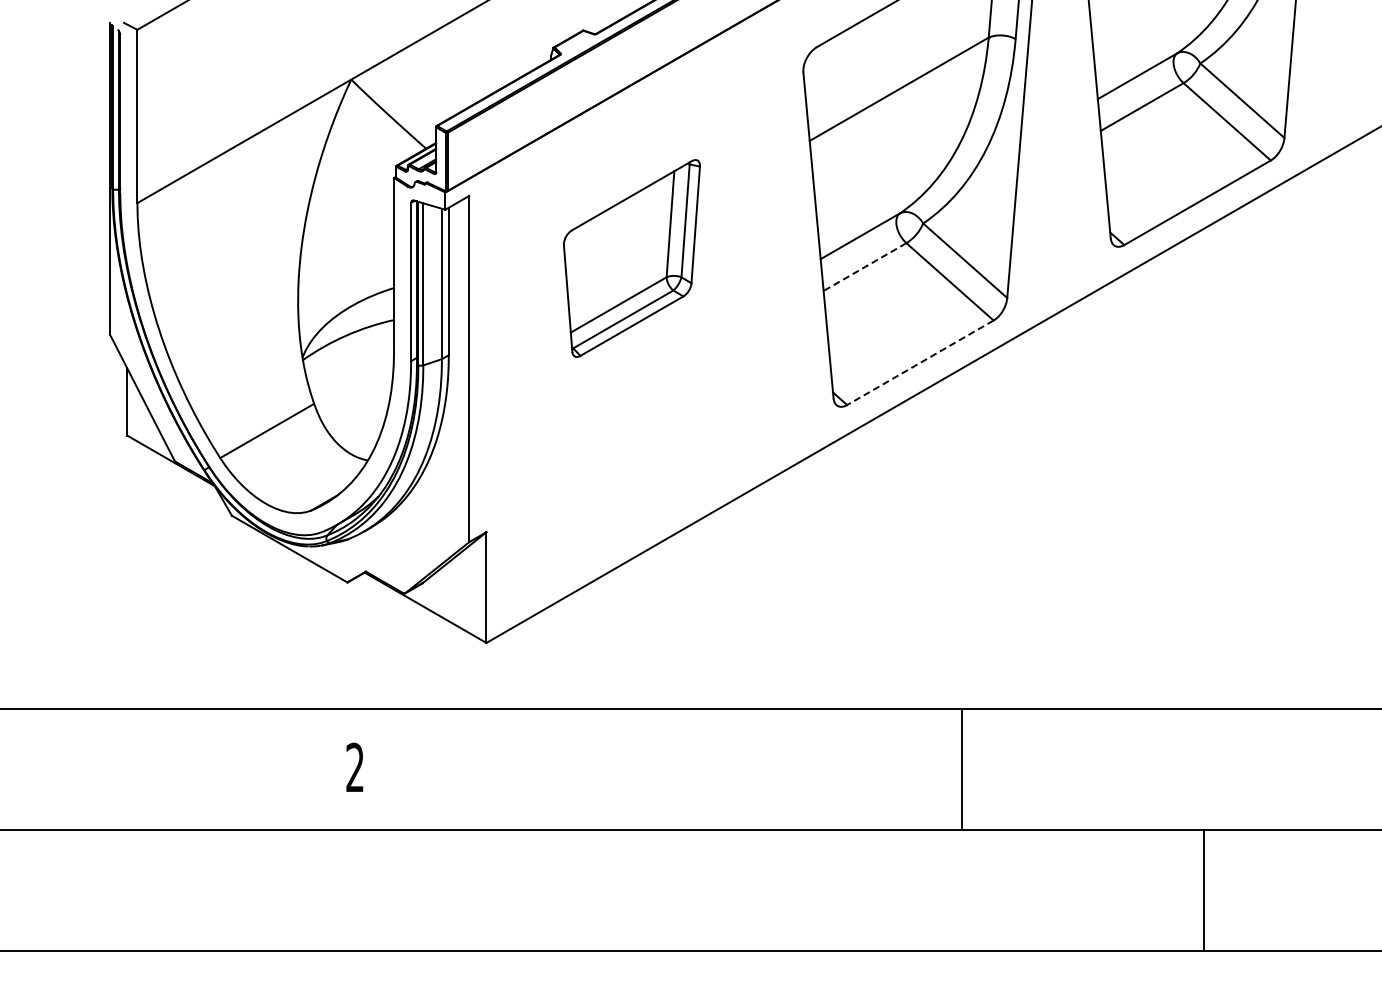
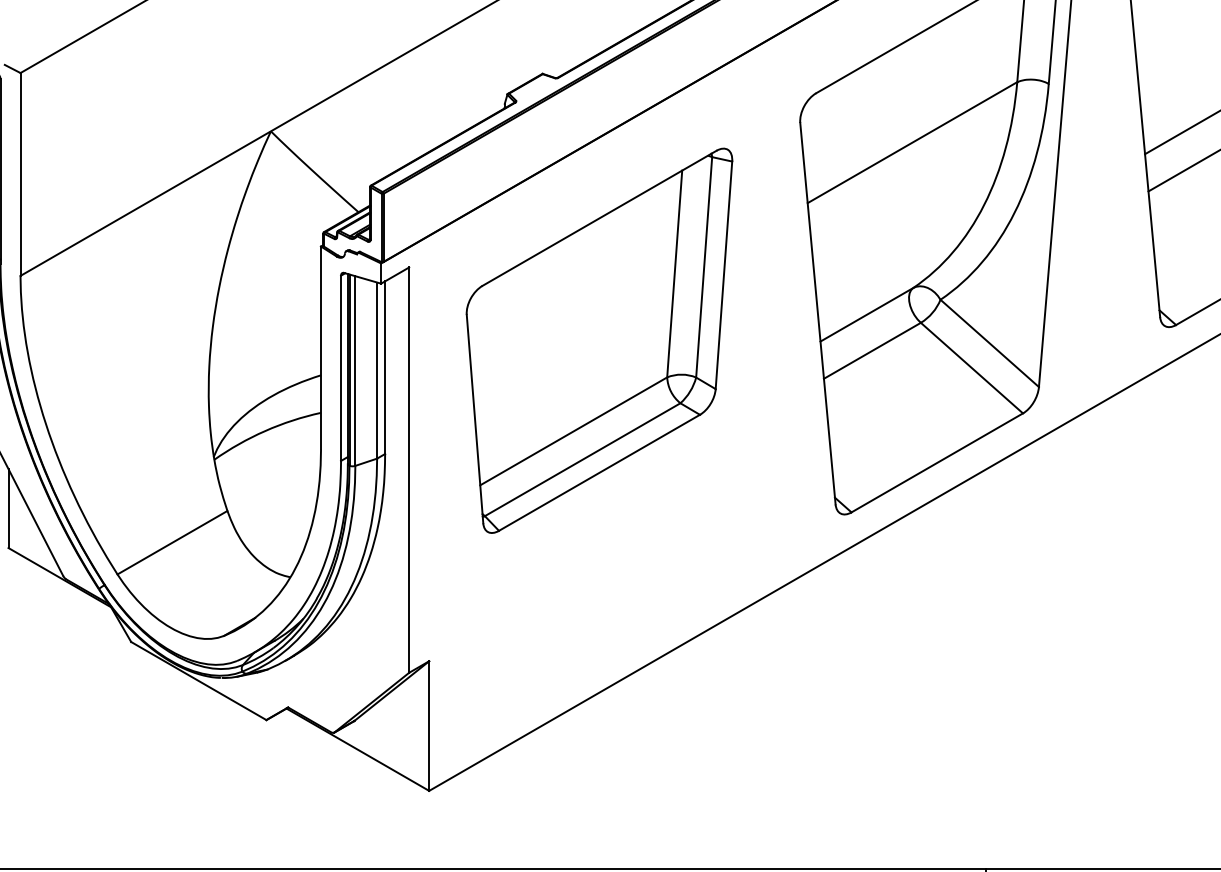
part: (631, 258) -> (599, 340), size x1.67
line: (865, 267) -> (872, 351), dashed -> solid
line: (920, 362) -> (937, 462), dashed -> solid

